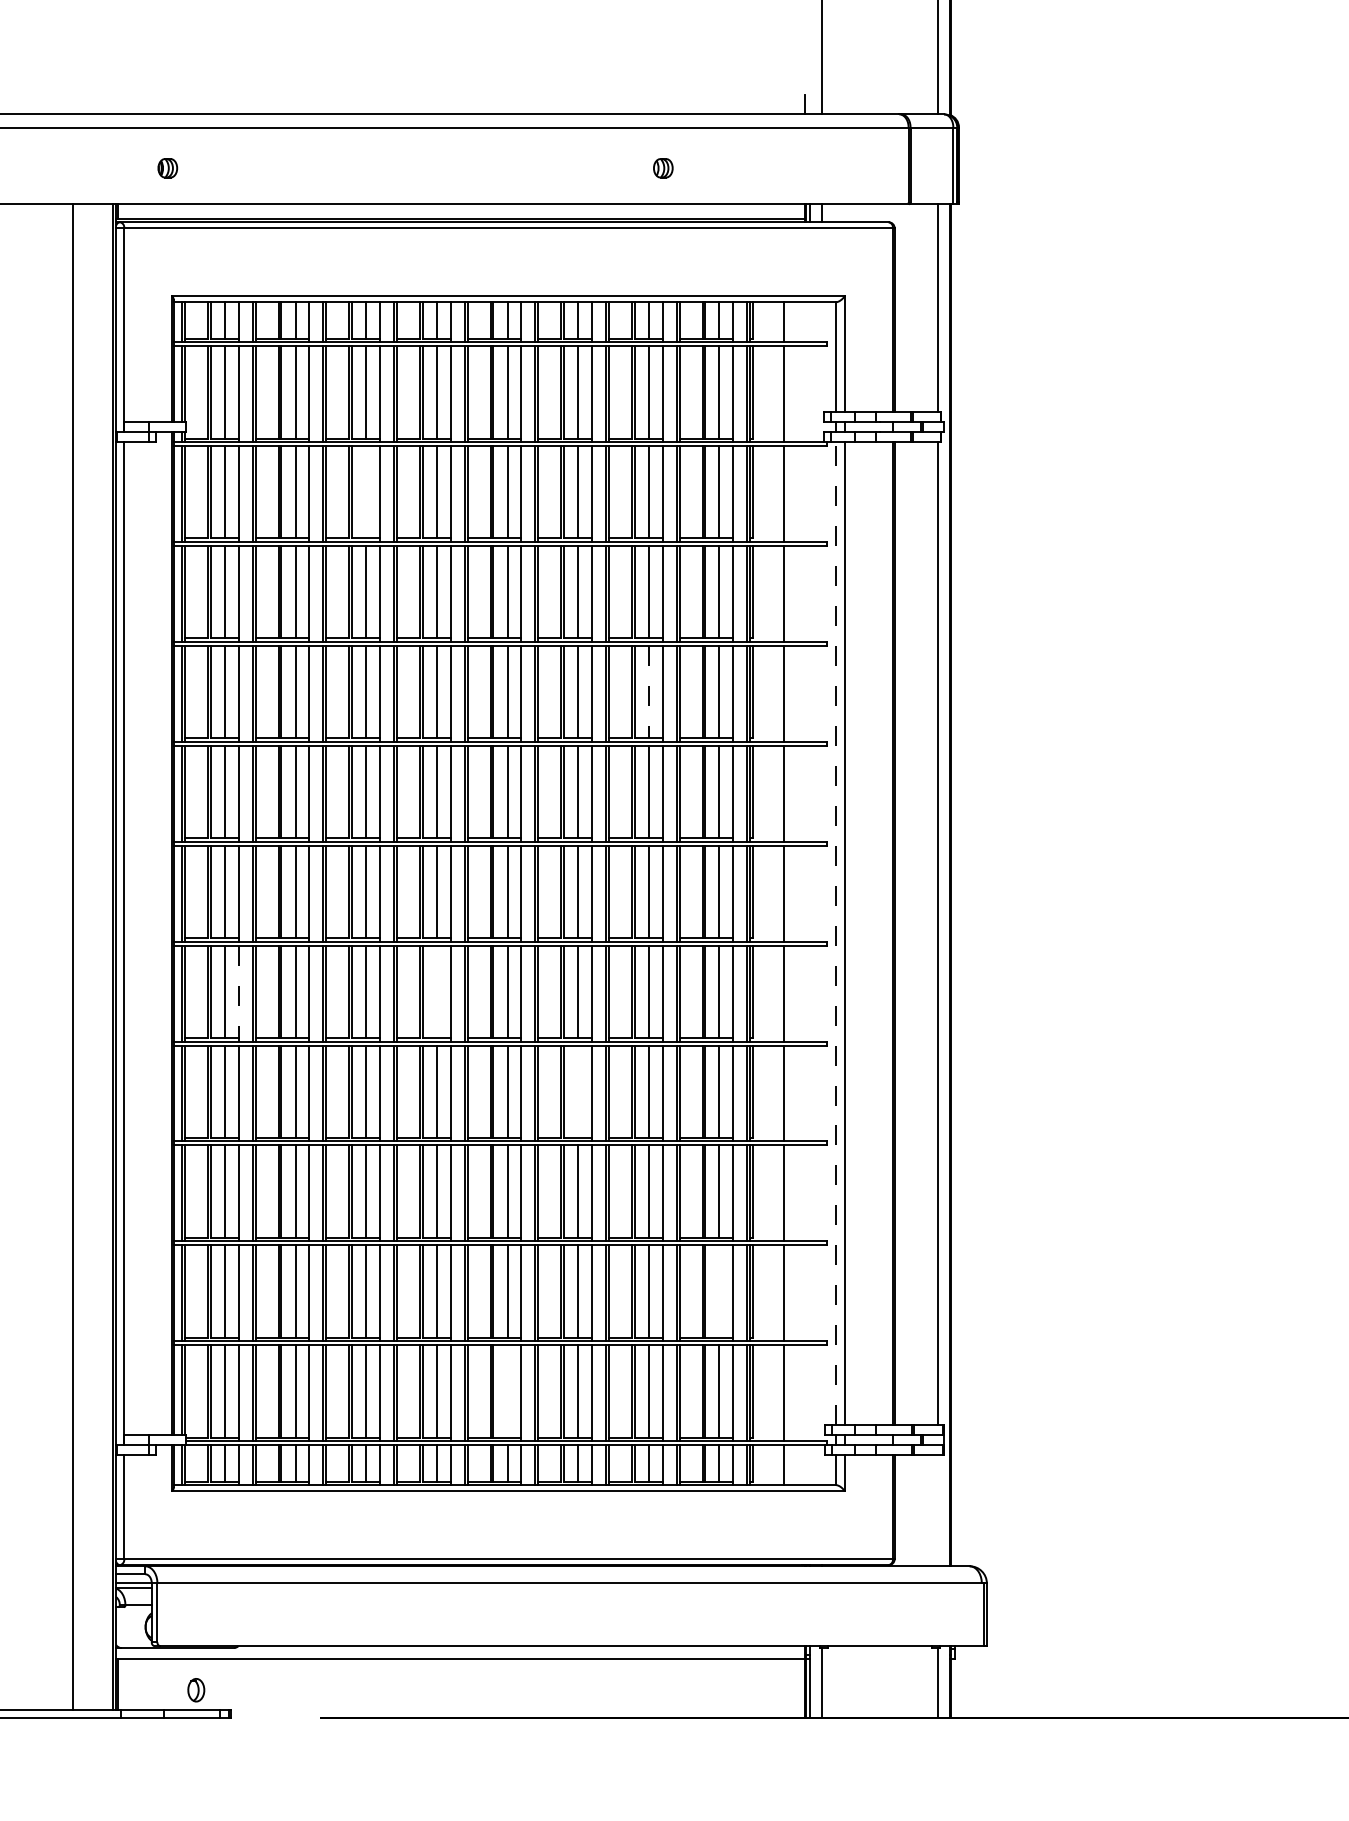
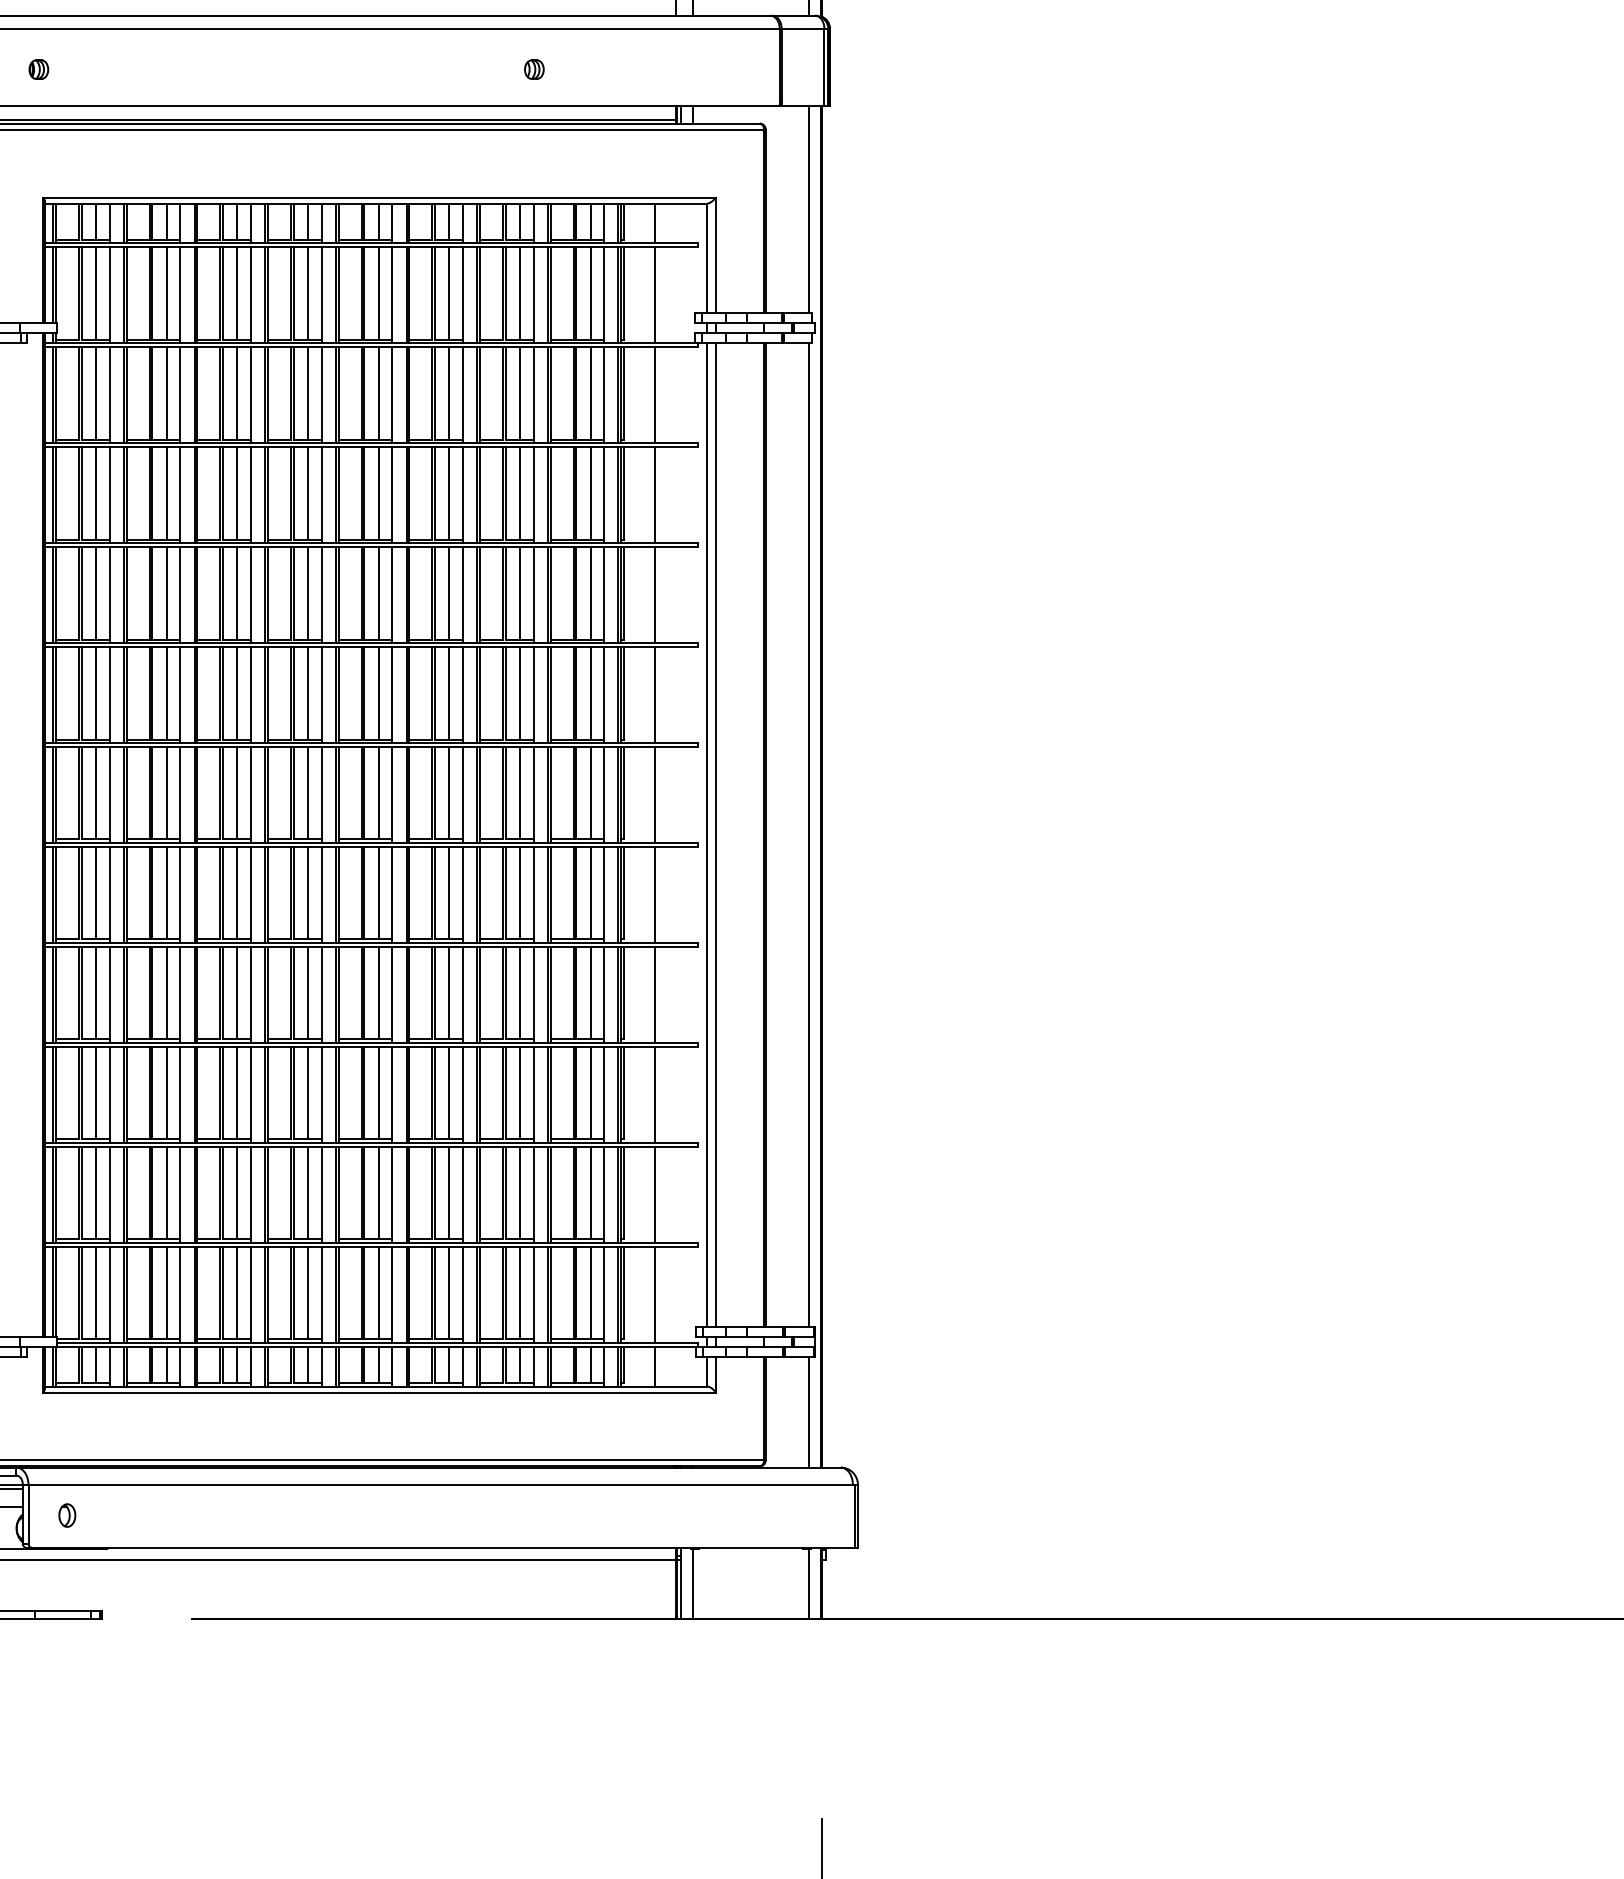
line: (366, 492) -> (237, 393), added
line: (648, 692) -> (519, 593), dashed -> solid
line: (836, 934) -> (707, 835), dashed -> solid
line: (436, 991) -> (307, 892), added
line: (238, 993) -> (109, 894), dashed -> solid
line: (578, 1091) -> (449, 992), added
line: (719, 1291) -> (590, 1192), added
line: (507, 1391) -> (378, 1292), added
line: (938, 1510) -> (809, 1411), added
part: (196, 1690) -> (67, 1515), moved

